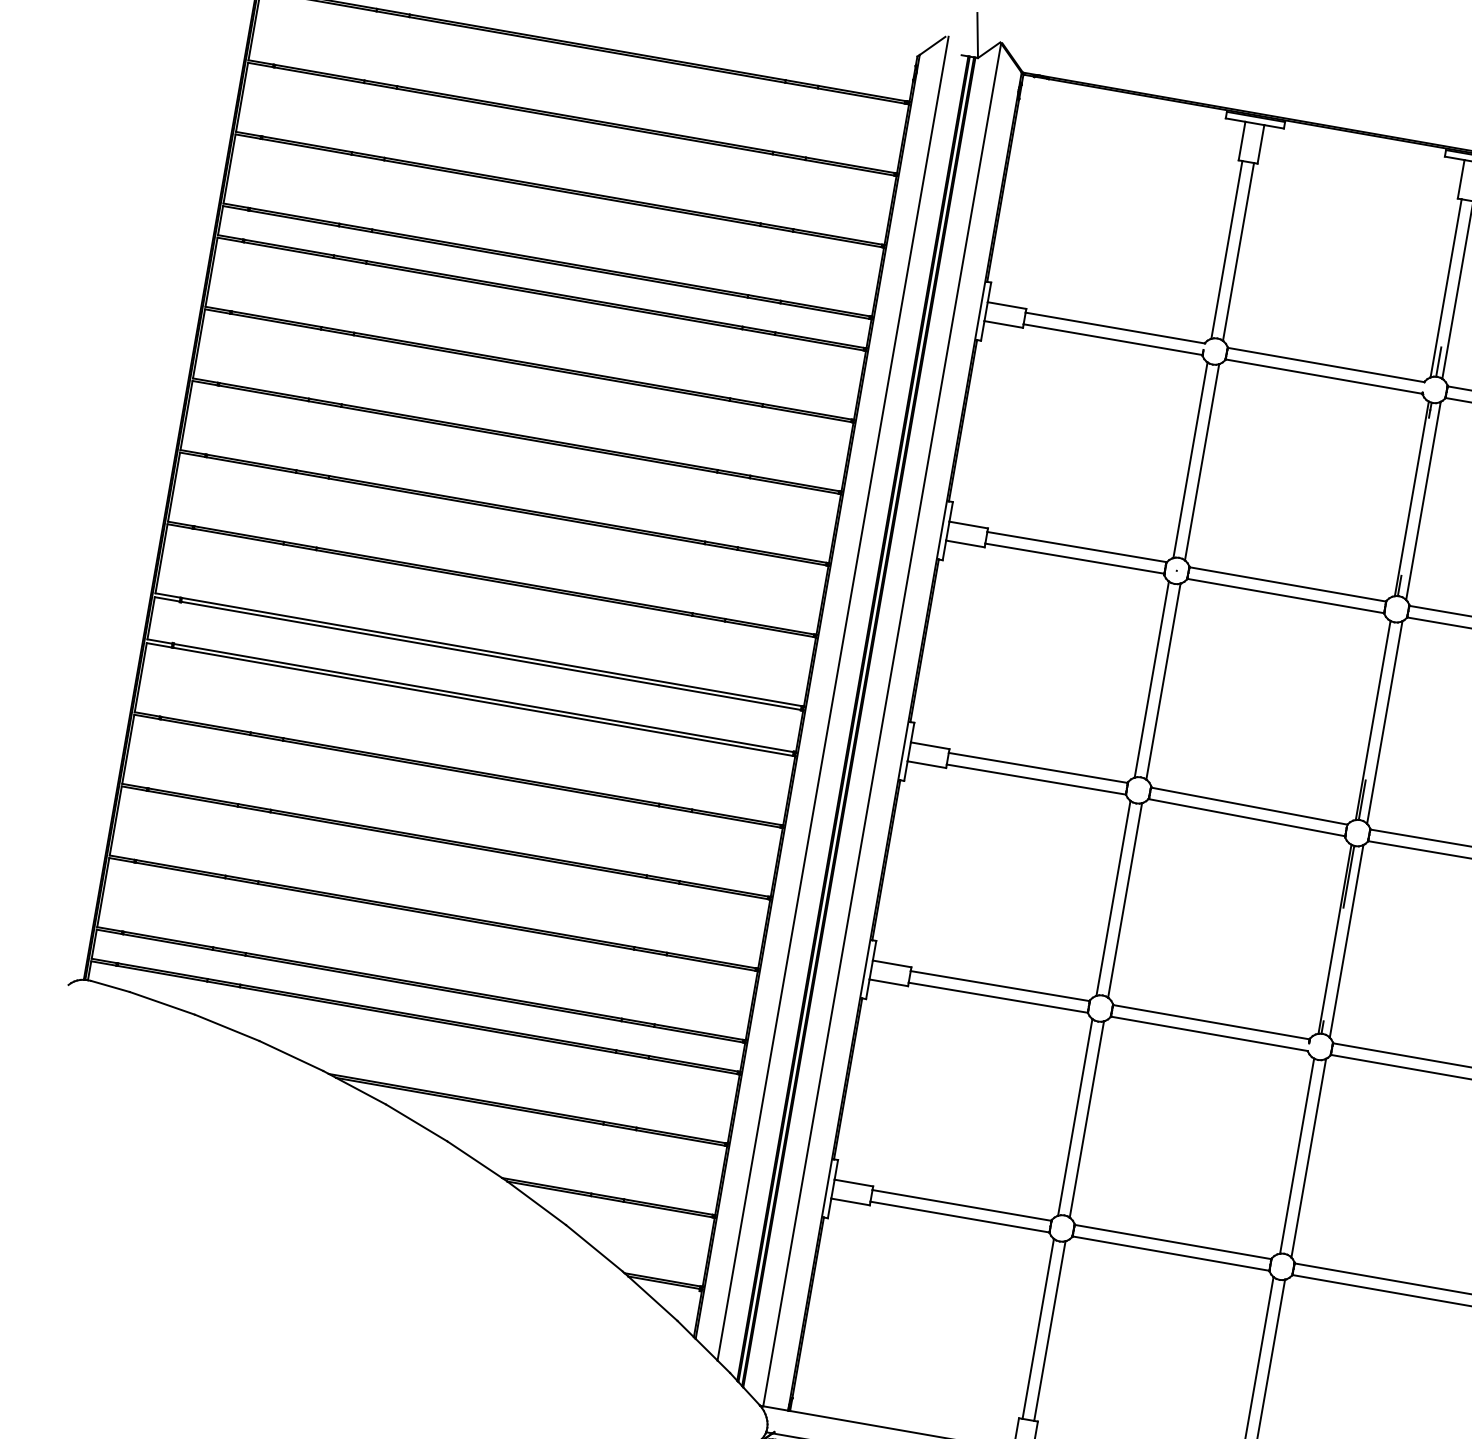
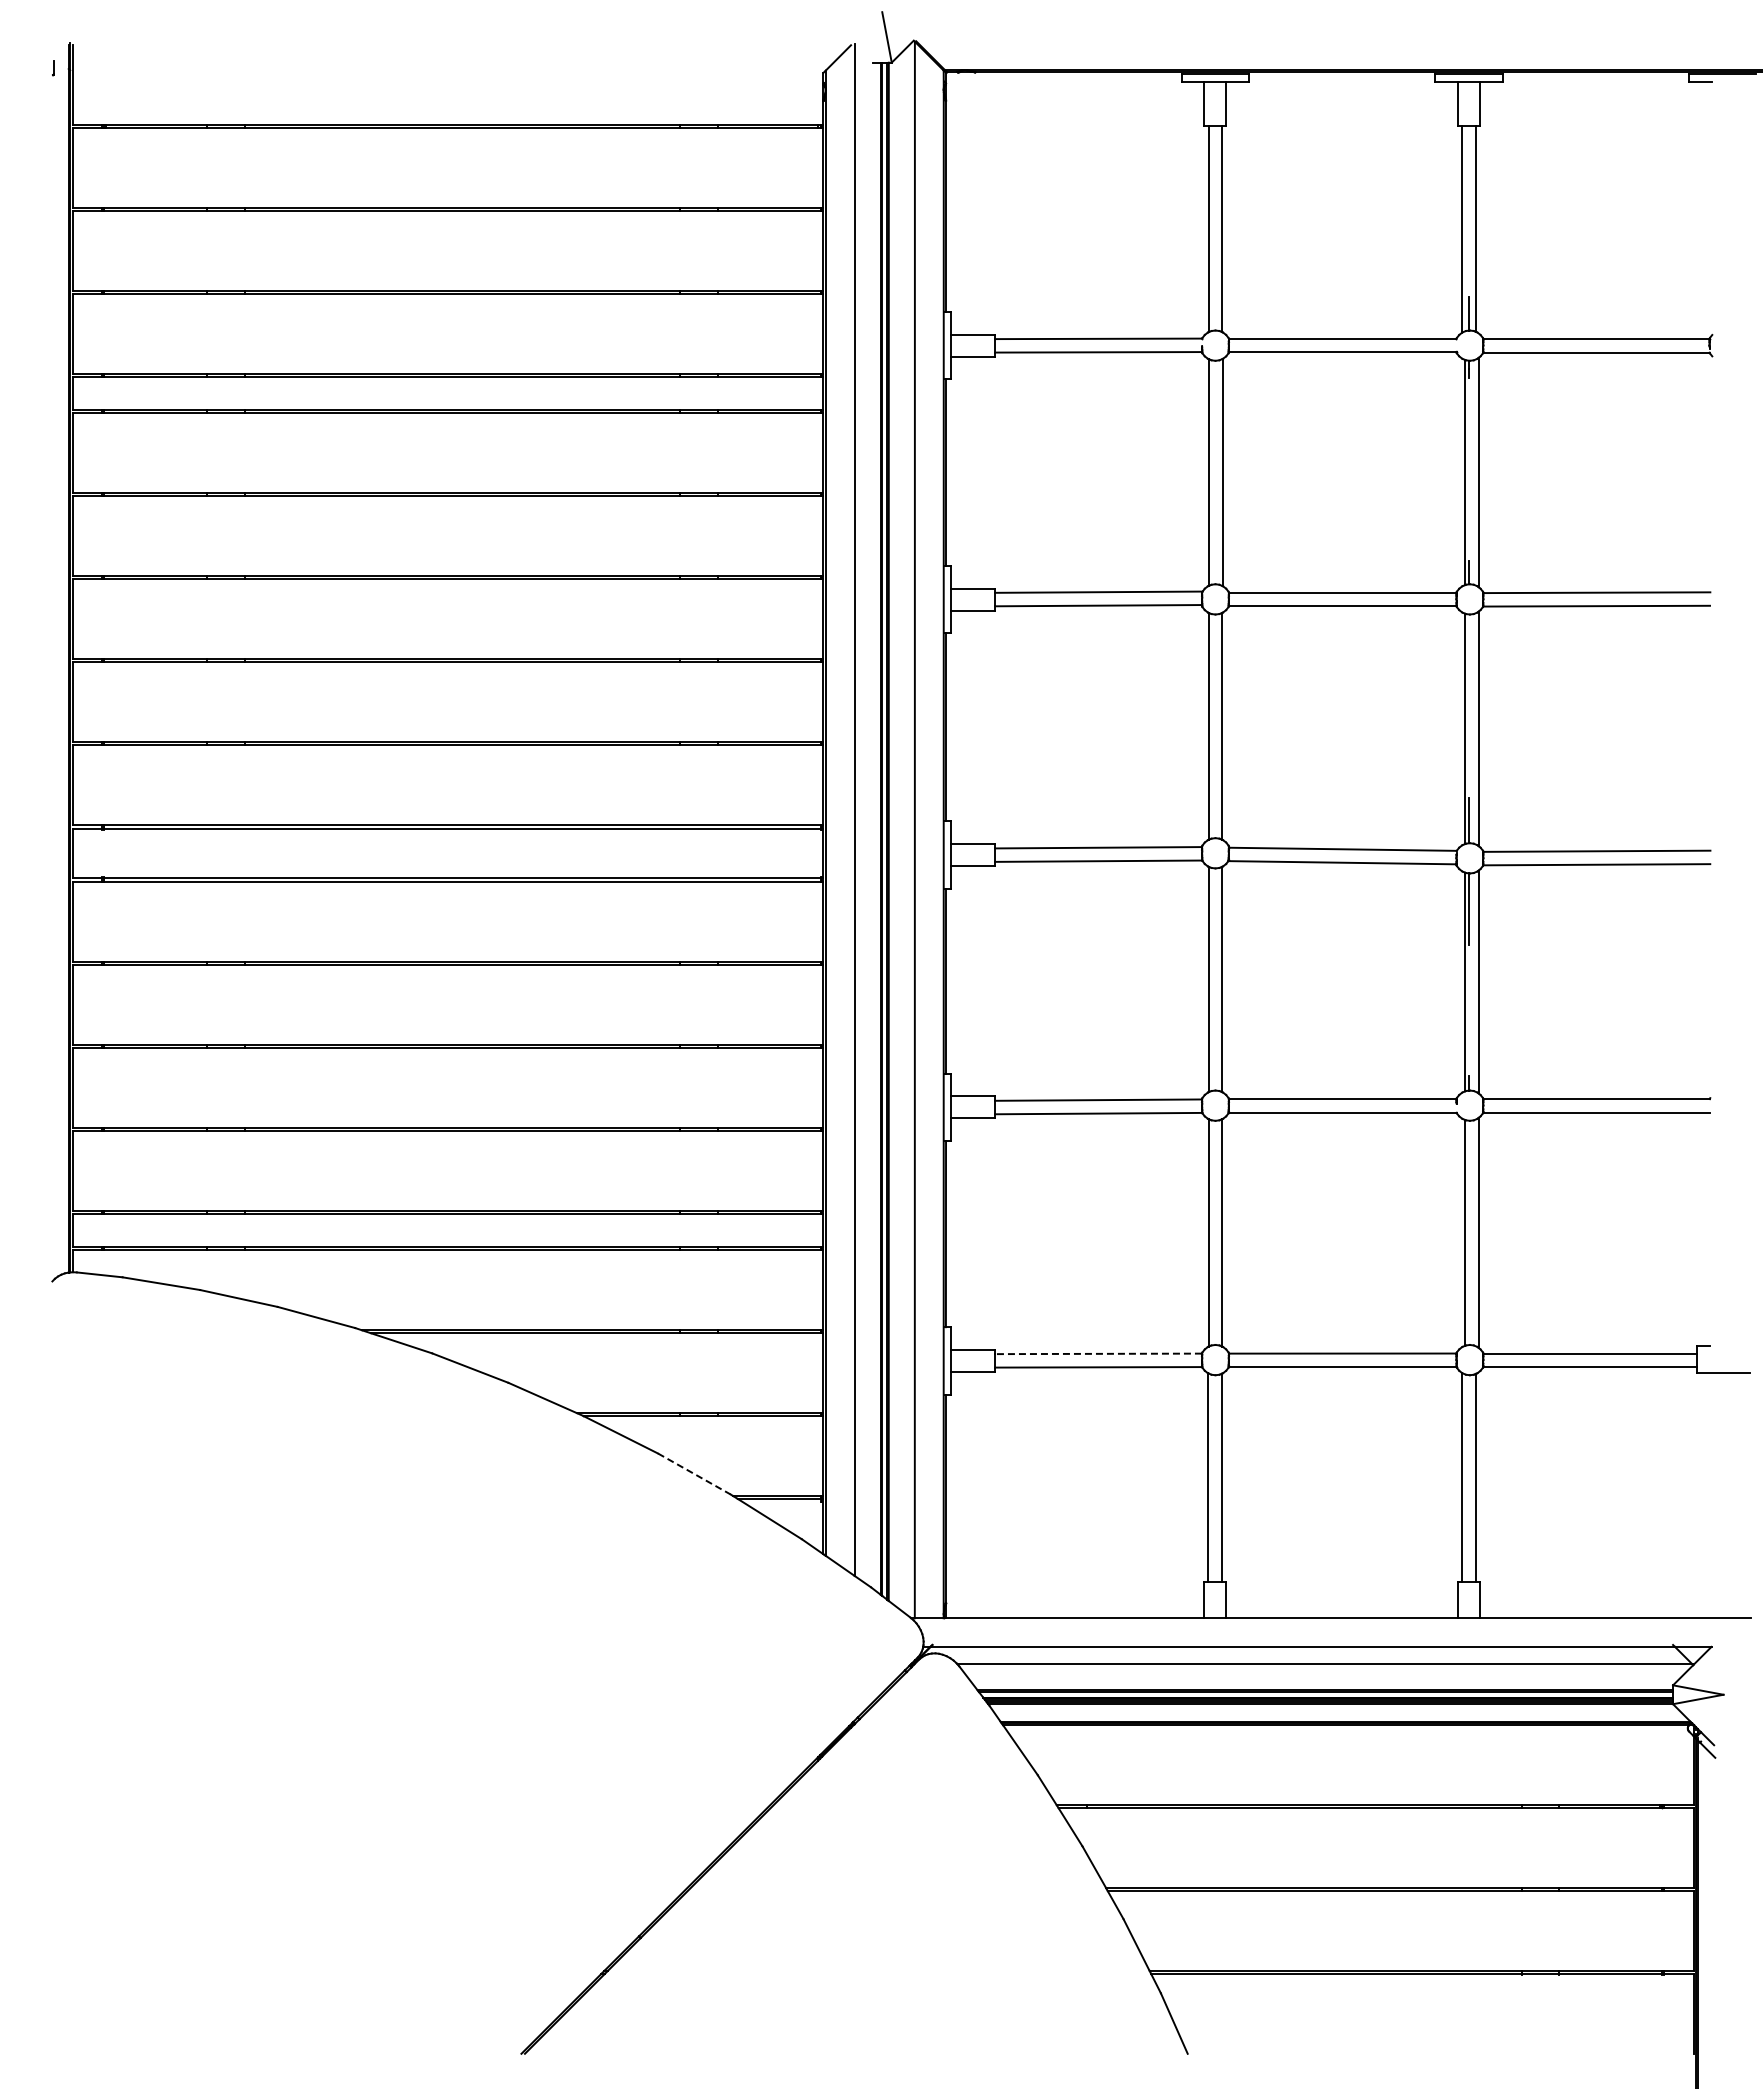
line: (961, 1205) -> (1098, 1353), solid -> dashed
line: (594, 1248) -> (694, 1474), solid -> dashed

